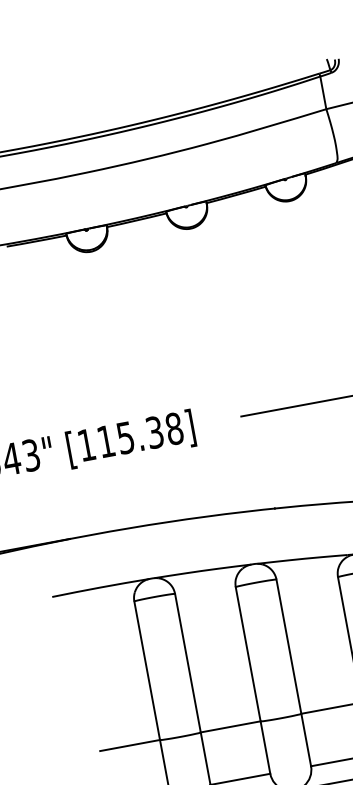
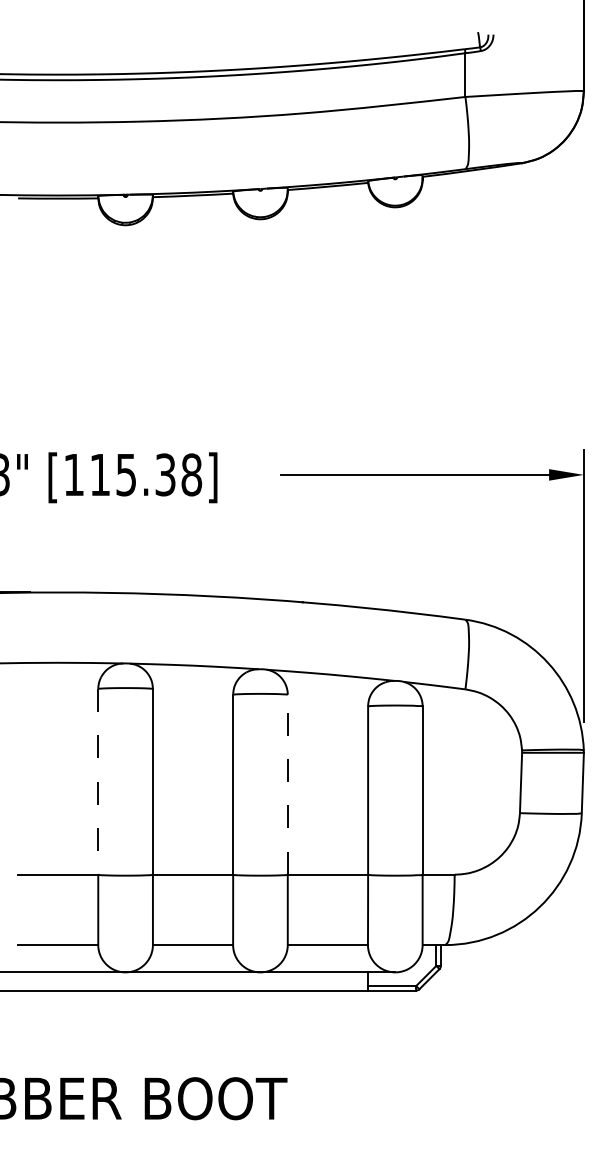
line: (288, 646) -> (287, 784), solid -> dashed
line: (147, 670) -> (98, 781), solid -> dashed

